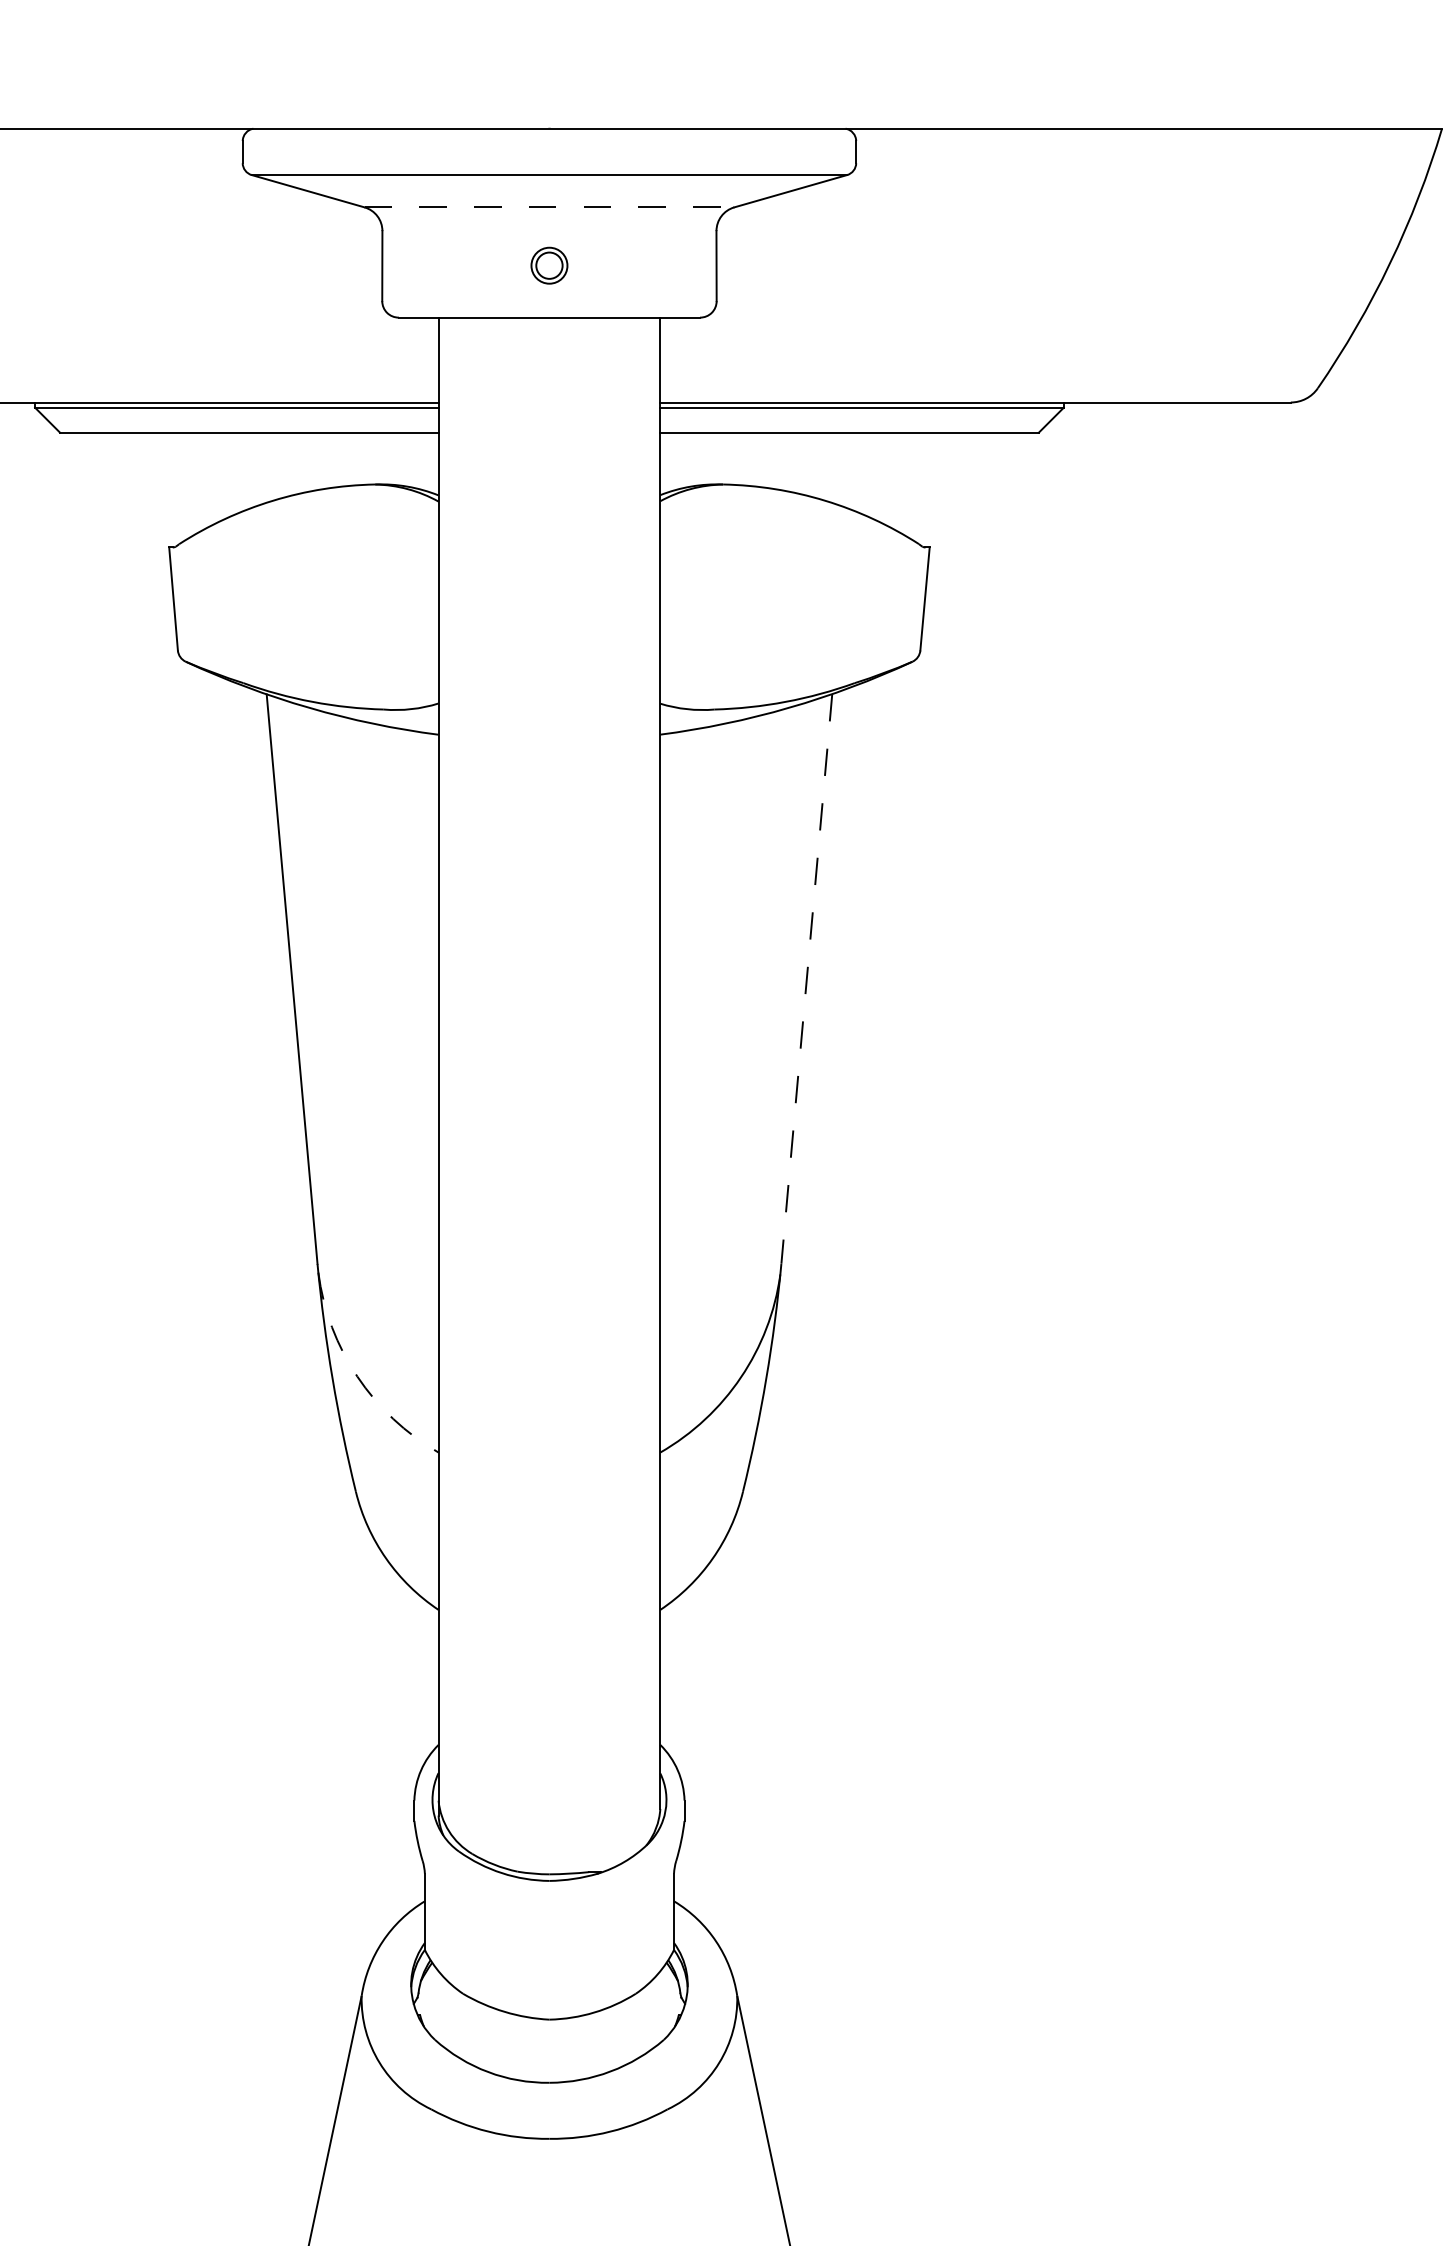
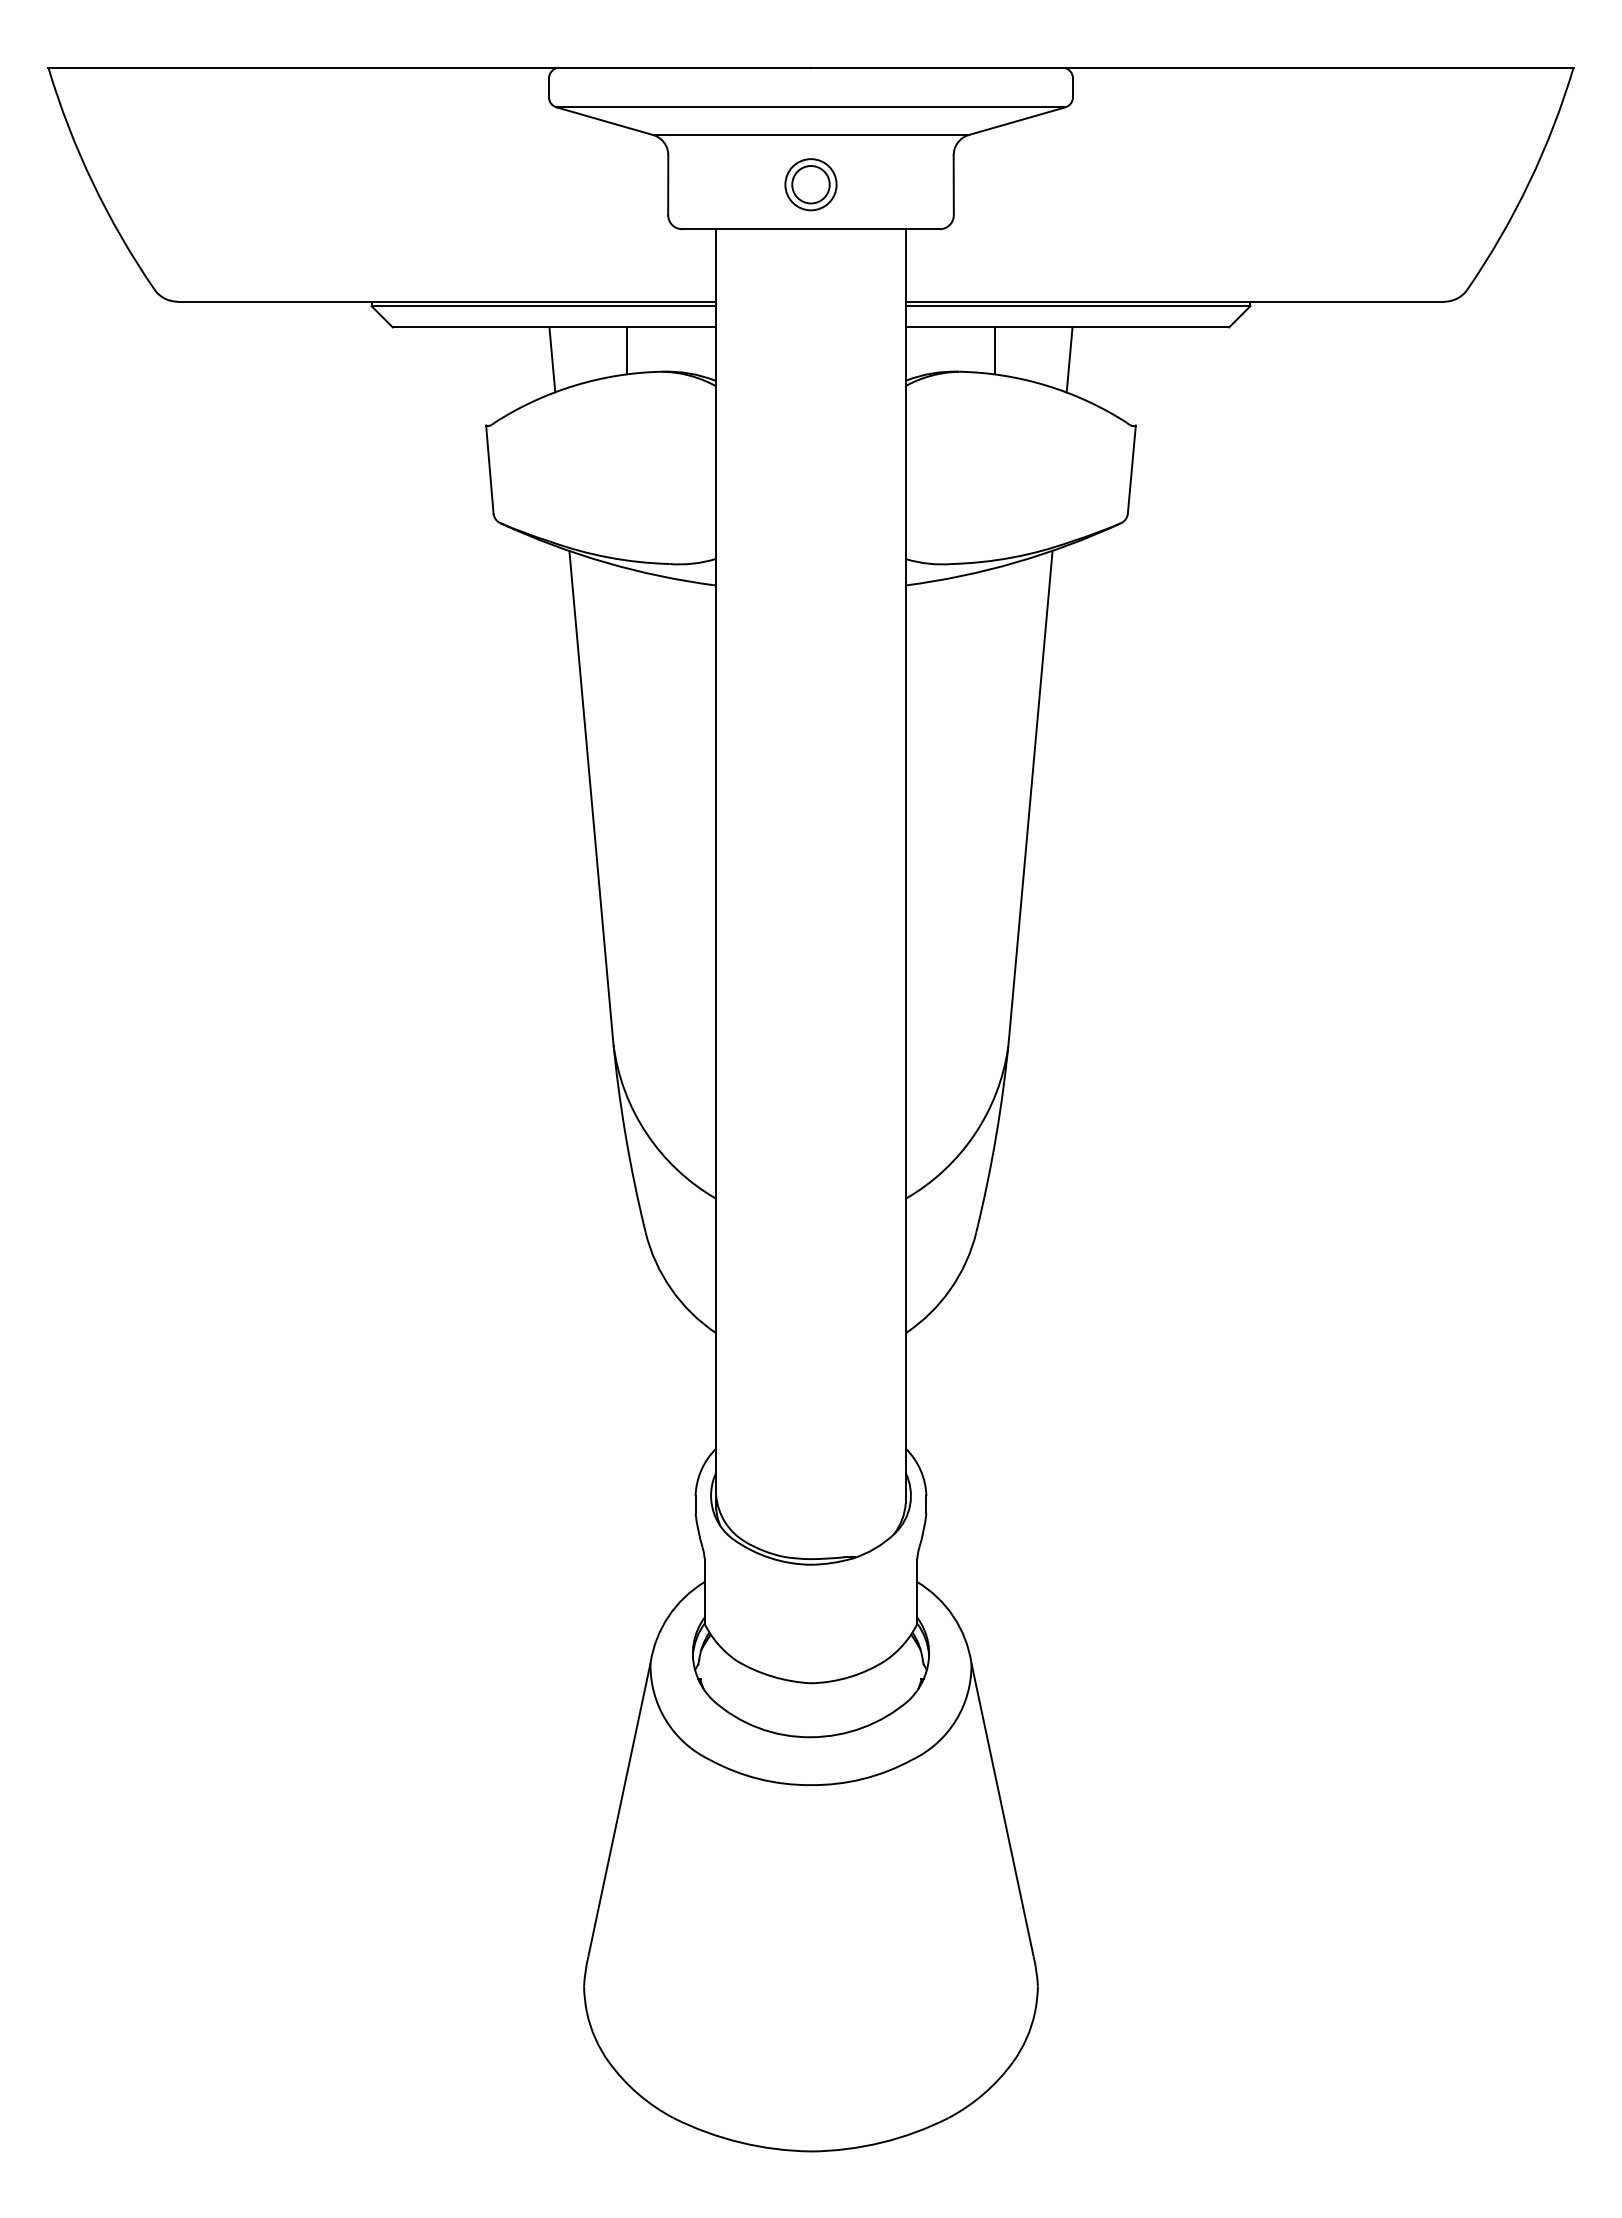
line: (550, 207) -> (811, 135), dashed -> solid
part: (548, 265) -> (810, 184), size x1.67
line: (333, 459) -> (626, 350), added
line: (765, 459) -> (995, 350), added
line: (246, 470) -> (552, 359), added
line: (852, 470) -> (1069, 359), added
line: (806, 979) -> (1030, 794), dashed -> solid
arc: (356, 1376) -> (646, 1133), dashed -> solid

